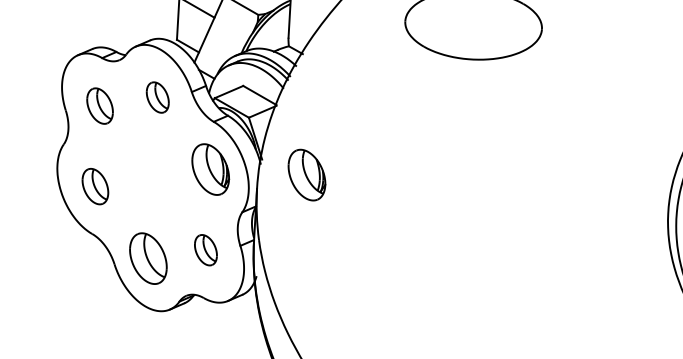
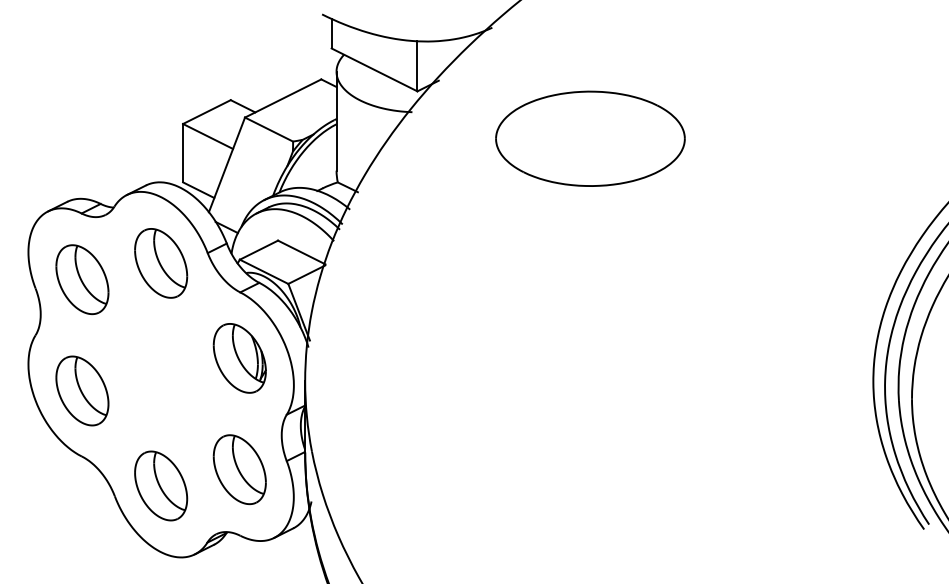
part: (157, 97) -> (161, 263), size x1.67
part: (100, 105) -> (82, 279), size x1.43
part: (306, 175) -> (372, 358), removed
part: (95, 186) -> (82, 390), size x1.43
part: (205, 249) -> (239, 469), size x1.67

